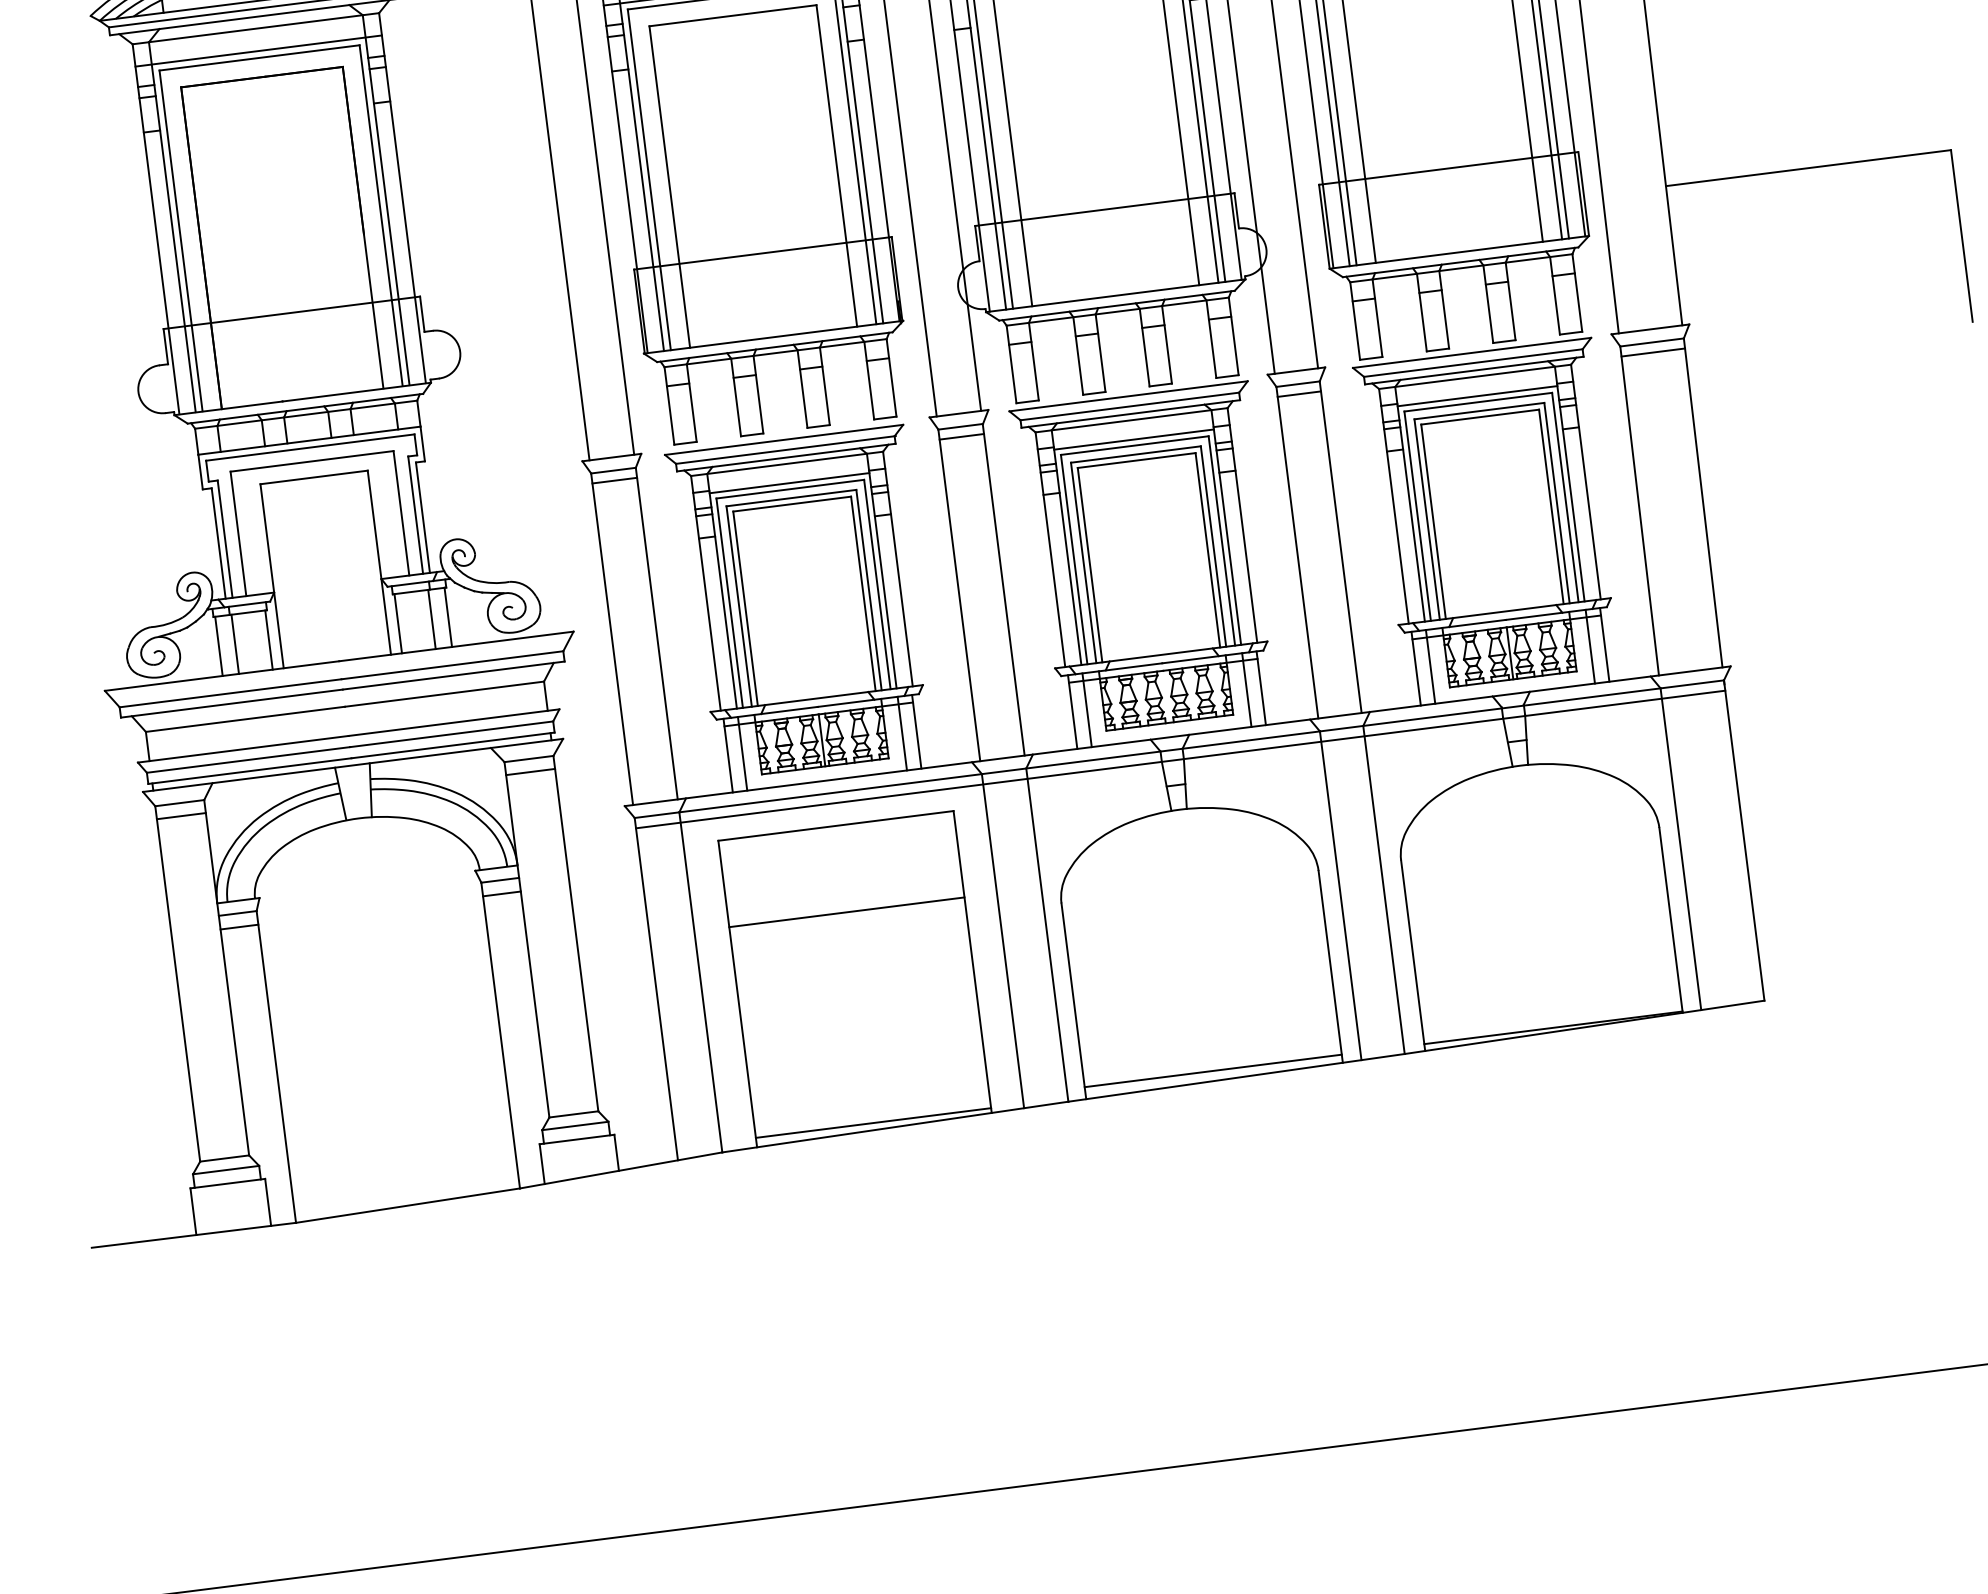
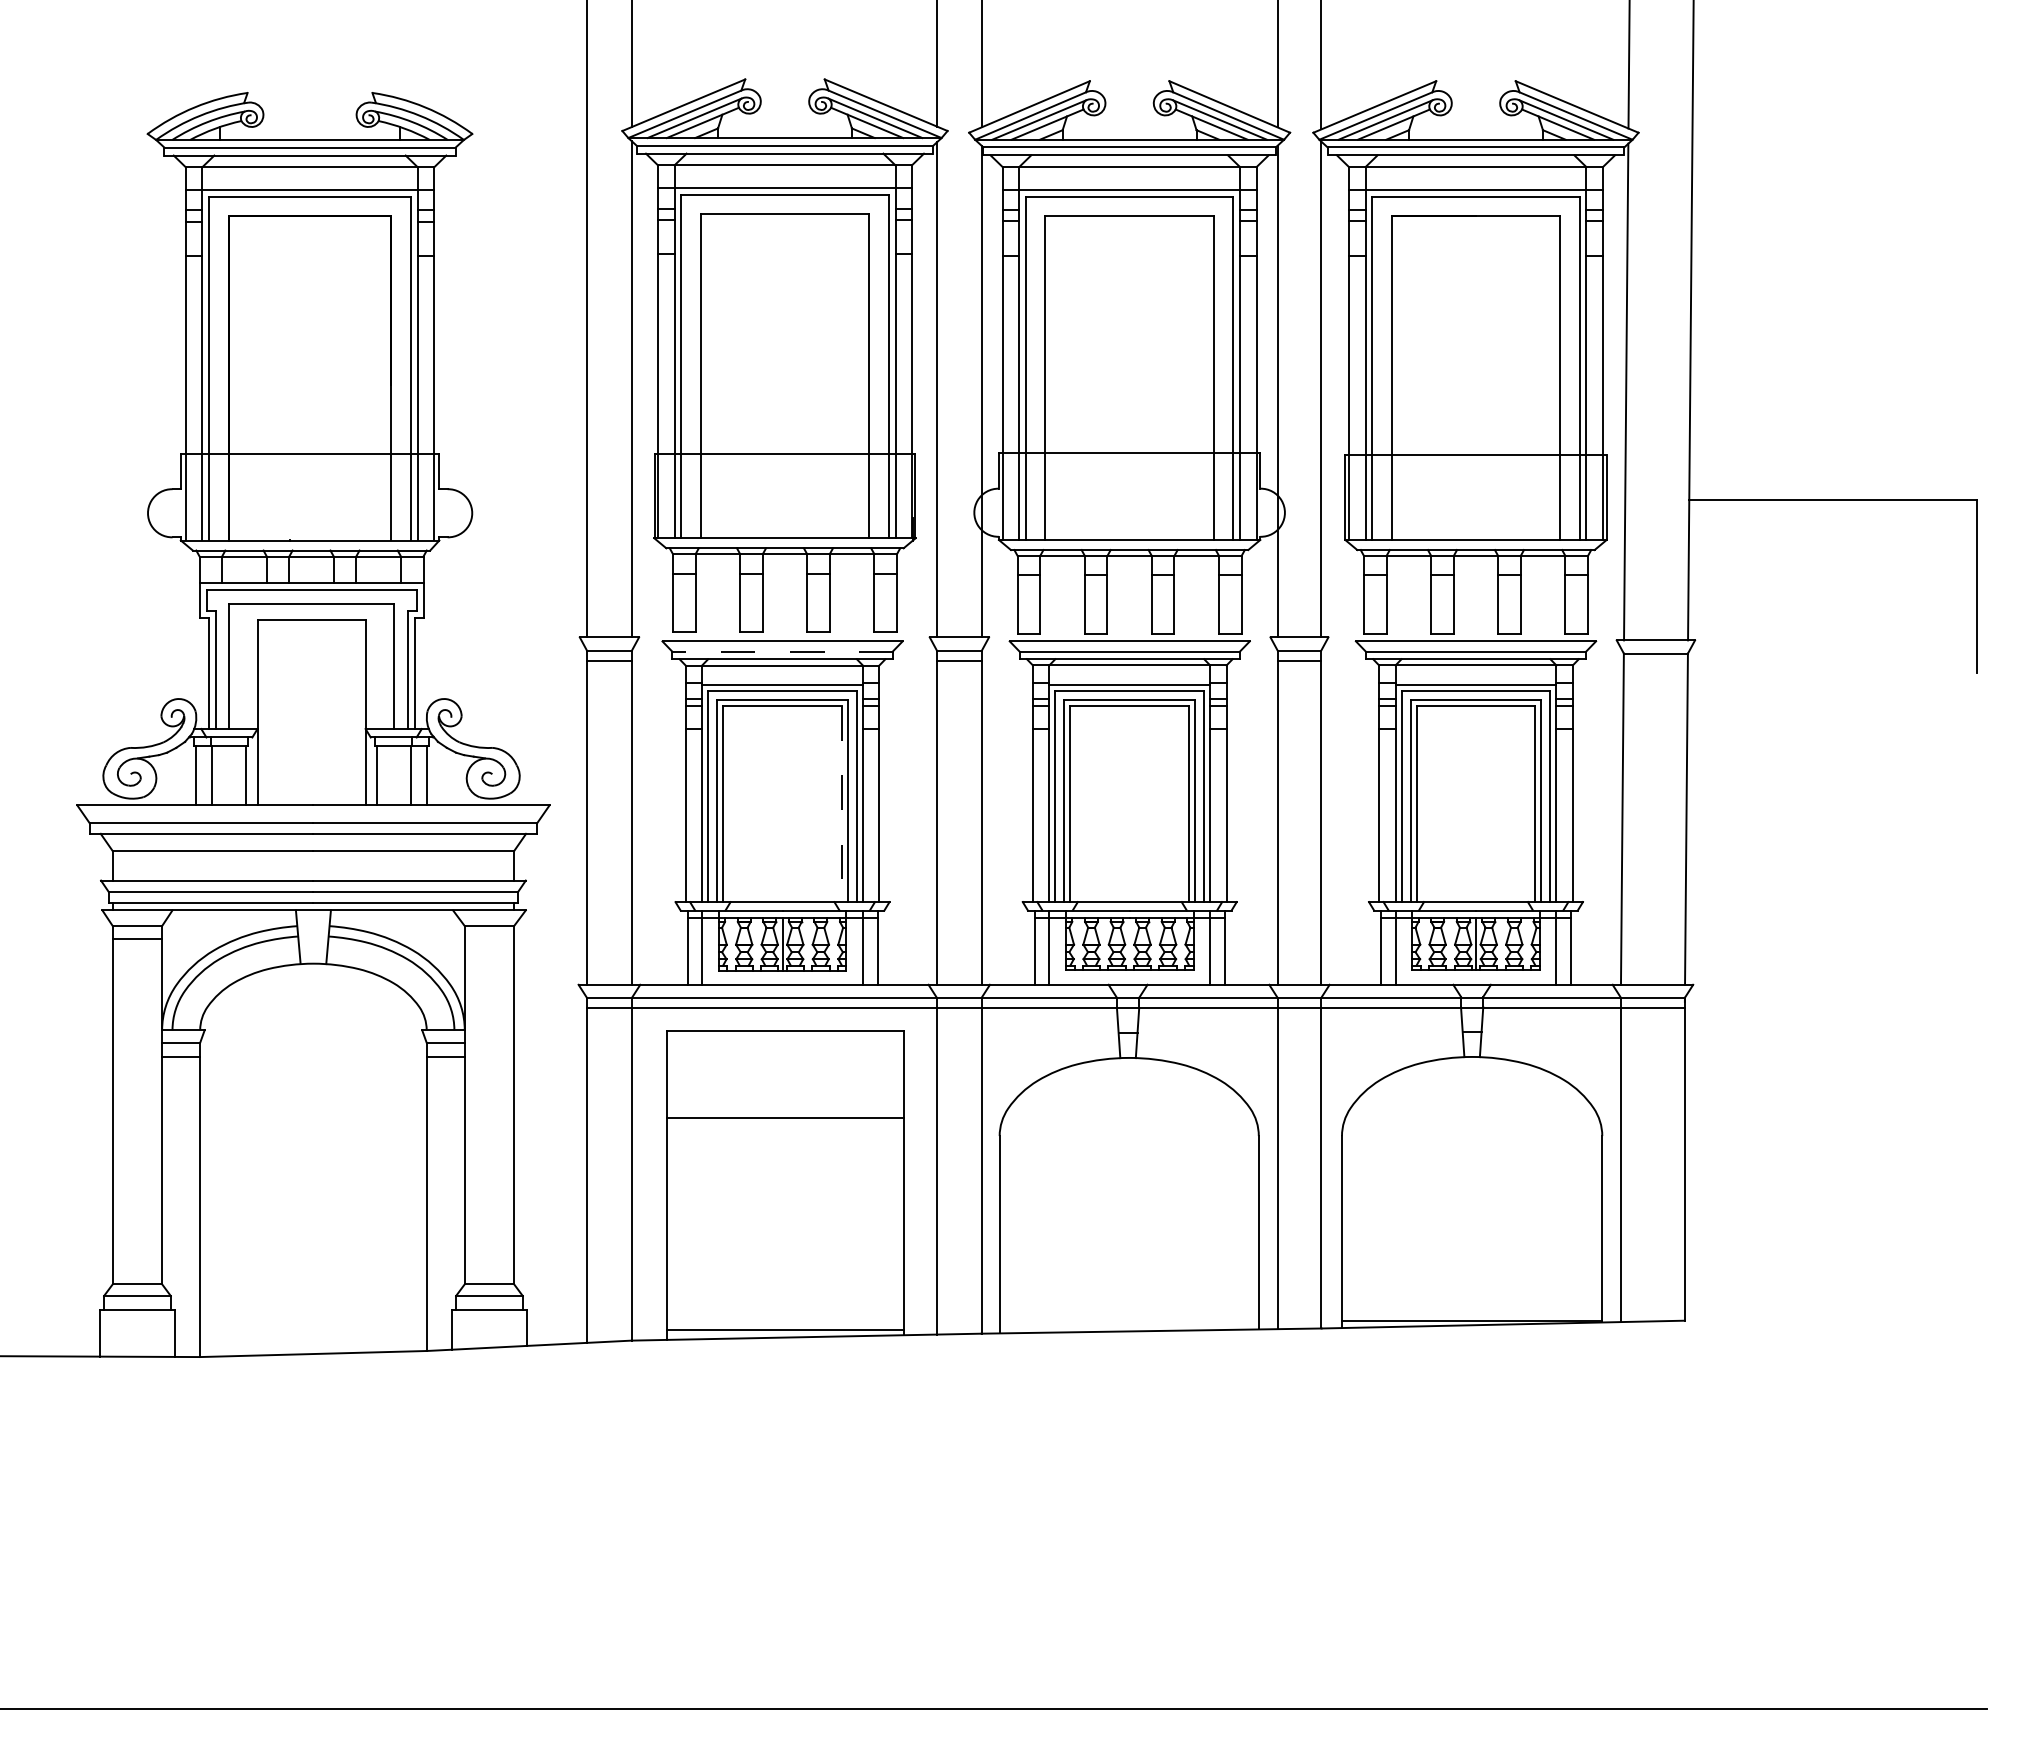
line: (1652, 352) -> (1655, 663), removed
line: (786, 449) -> (783, 651), solid -> dashed
line: (863, 594) -> (841, 804), solid -> dashed
line: (530, 772) -> (489, 939), removed
line: (1212, 1071) -> (1128, 1321), removed

